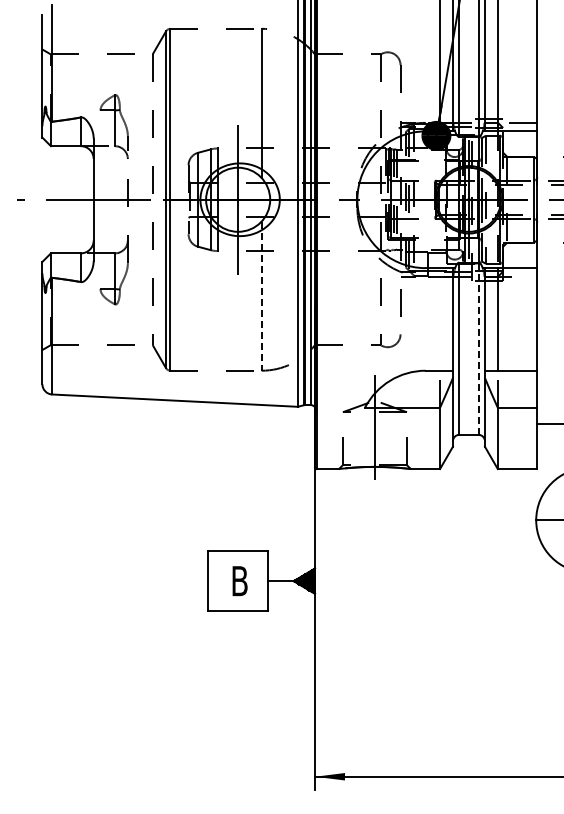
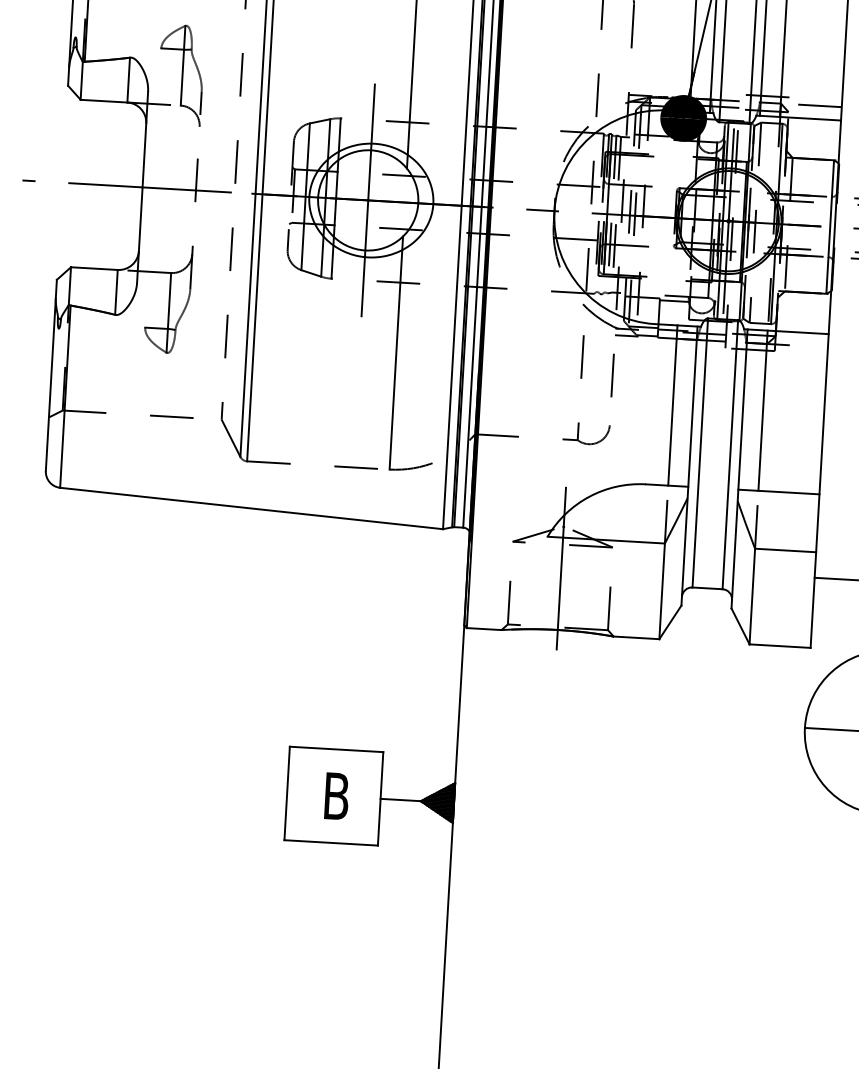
line: (261, 296) -> (395, 353), dashed -> solid
line: (440, 319) -> (673, 405), added
line: (478, 349) -> (730, 455), dashed -> solid

